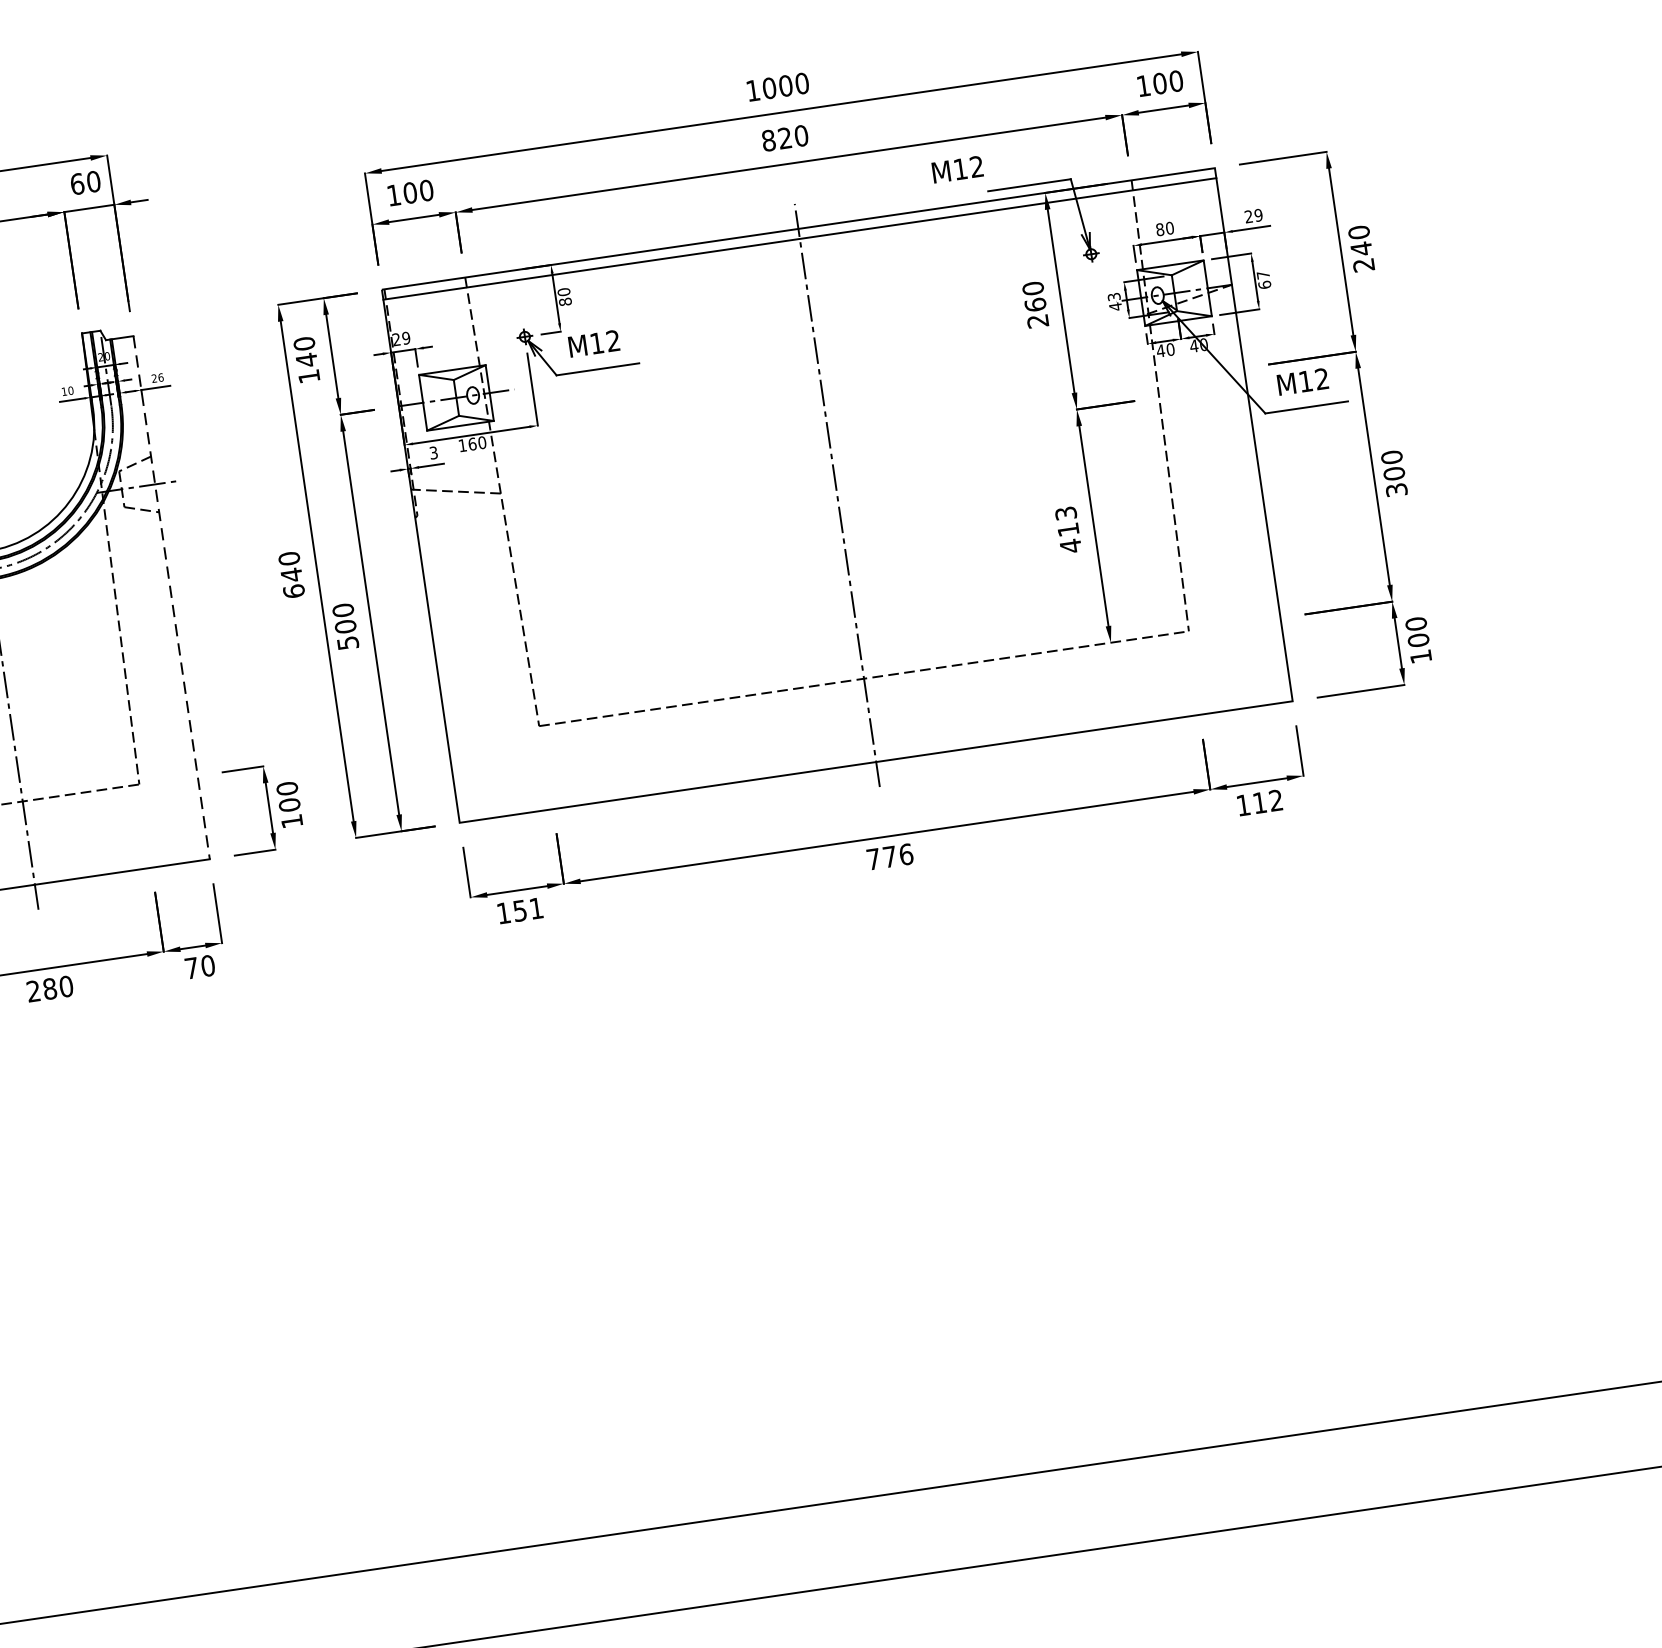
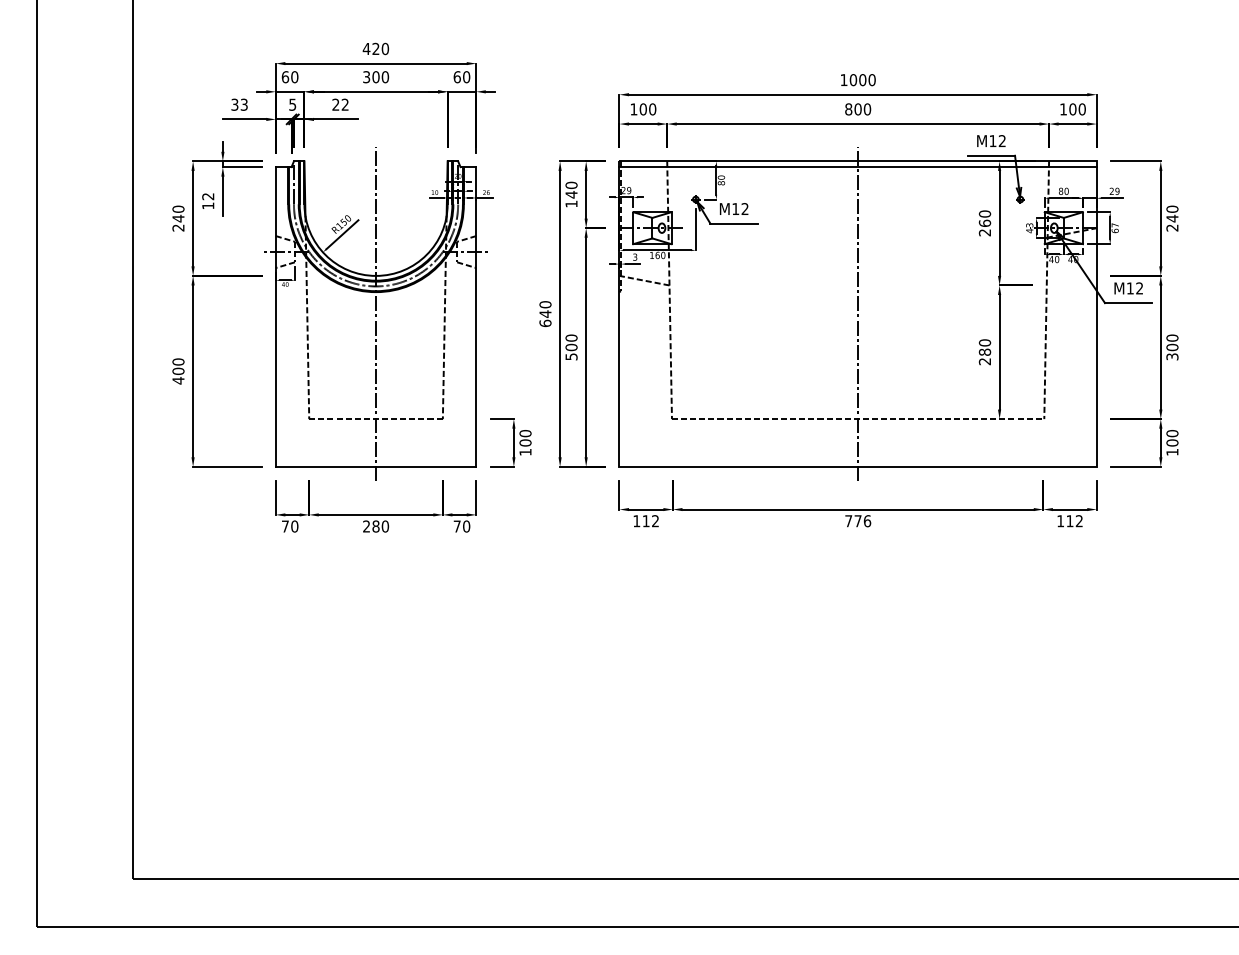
text: (784, 138) -> (857, 109), 820 -> 800
text: (957, 168) -> (991, 140), moved
text: (1067, 530) -> (984, 352), 413 -> 280
line: (171, 596) -> (476, 316), dashed -> solid
text: (527, 910) -> (650, 521), 151 -> 112

